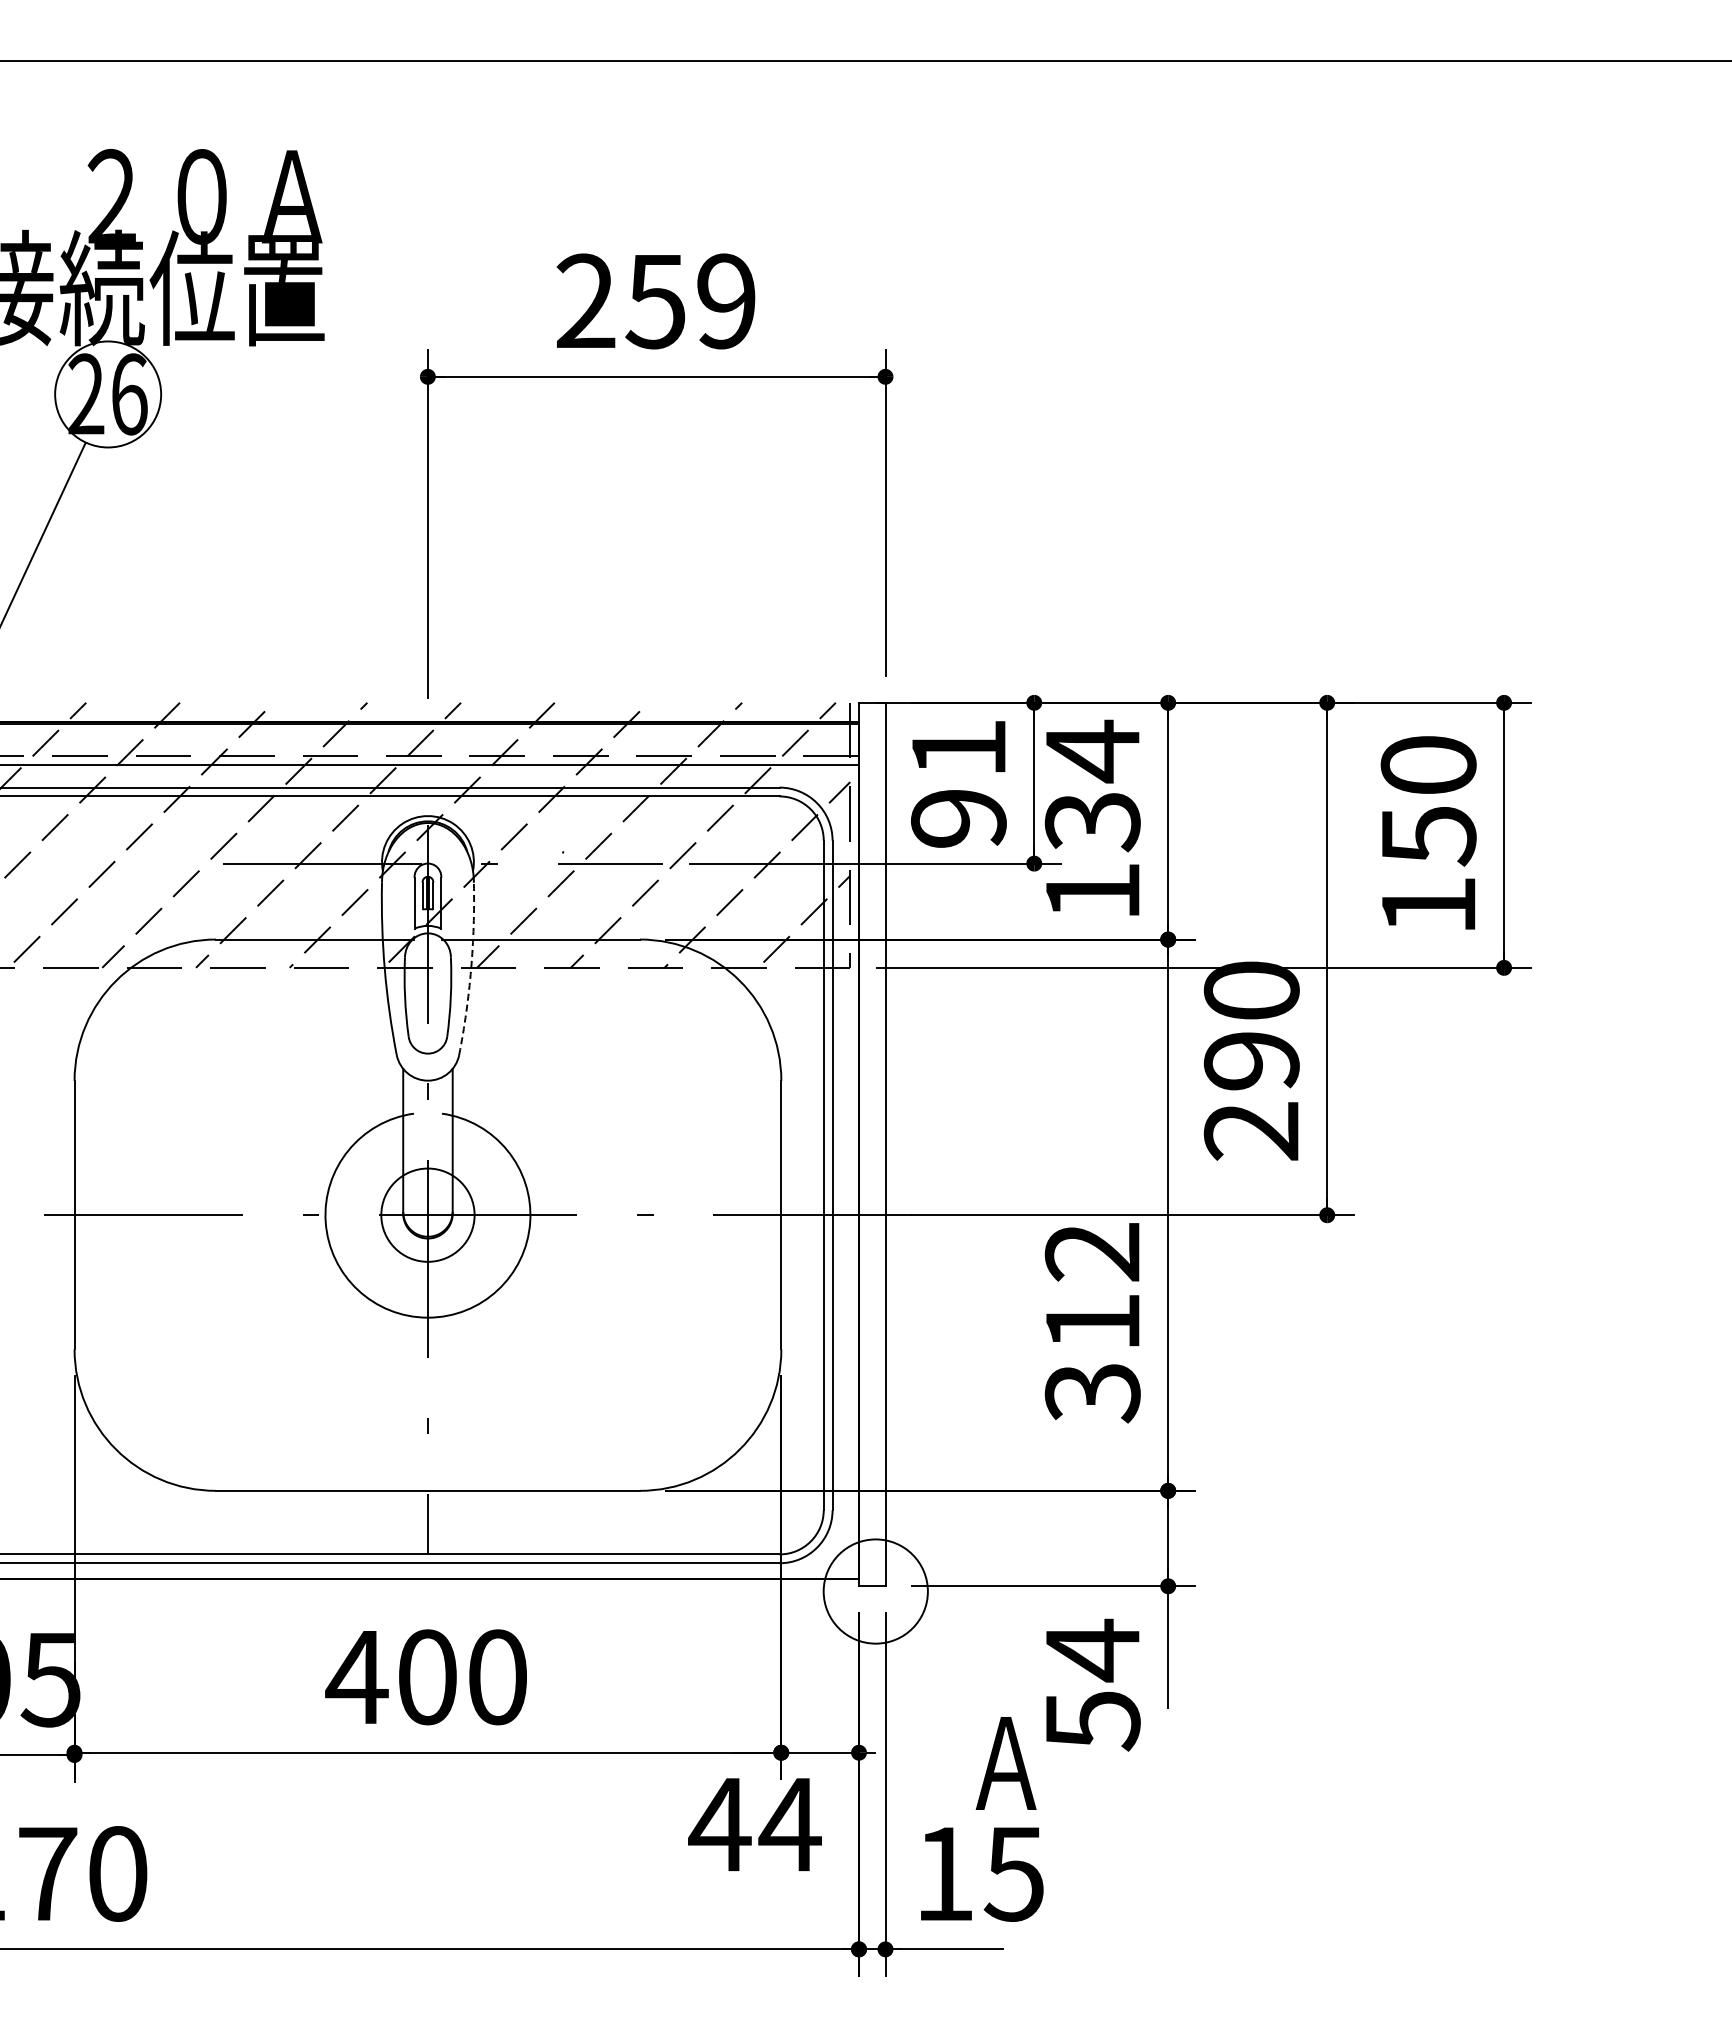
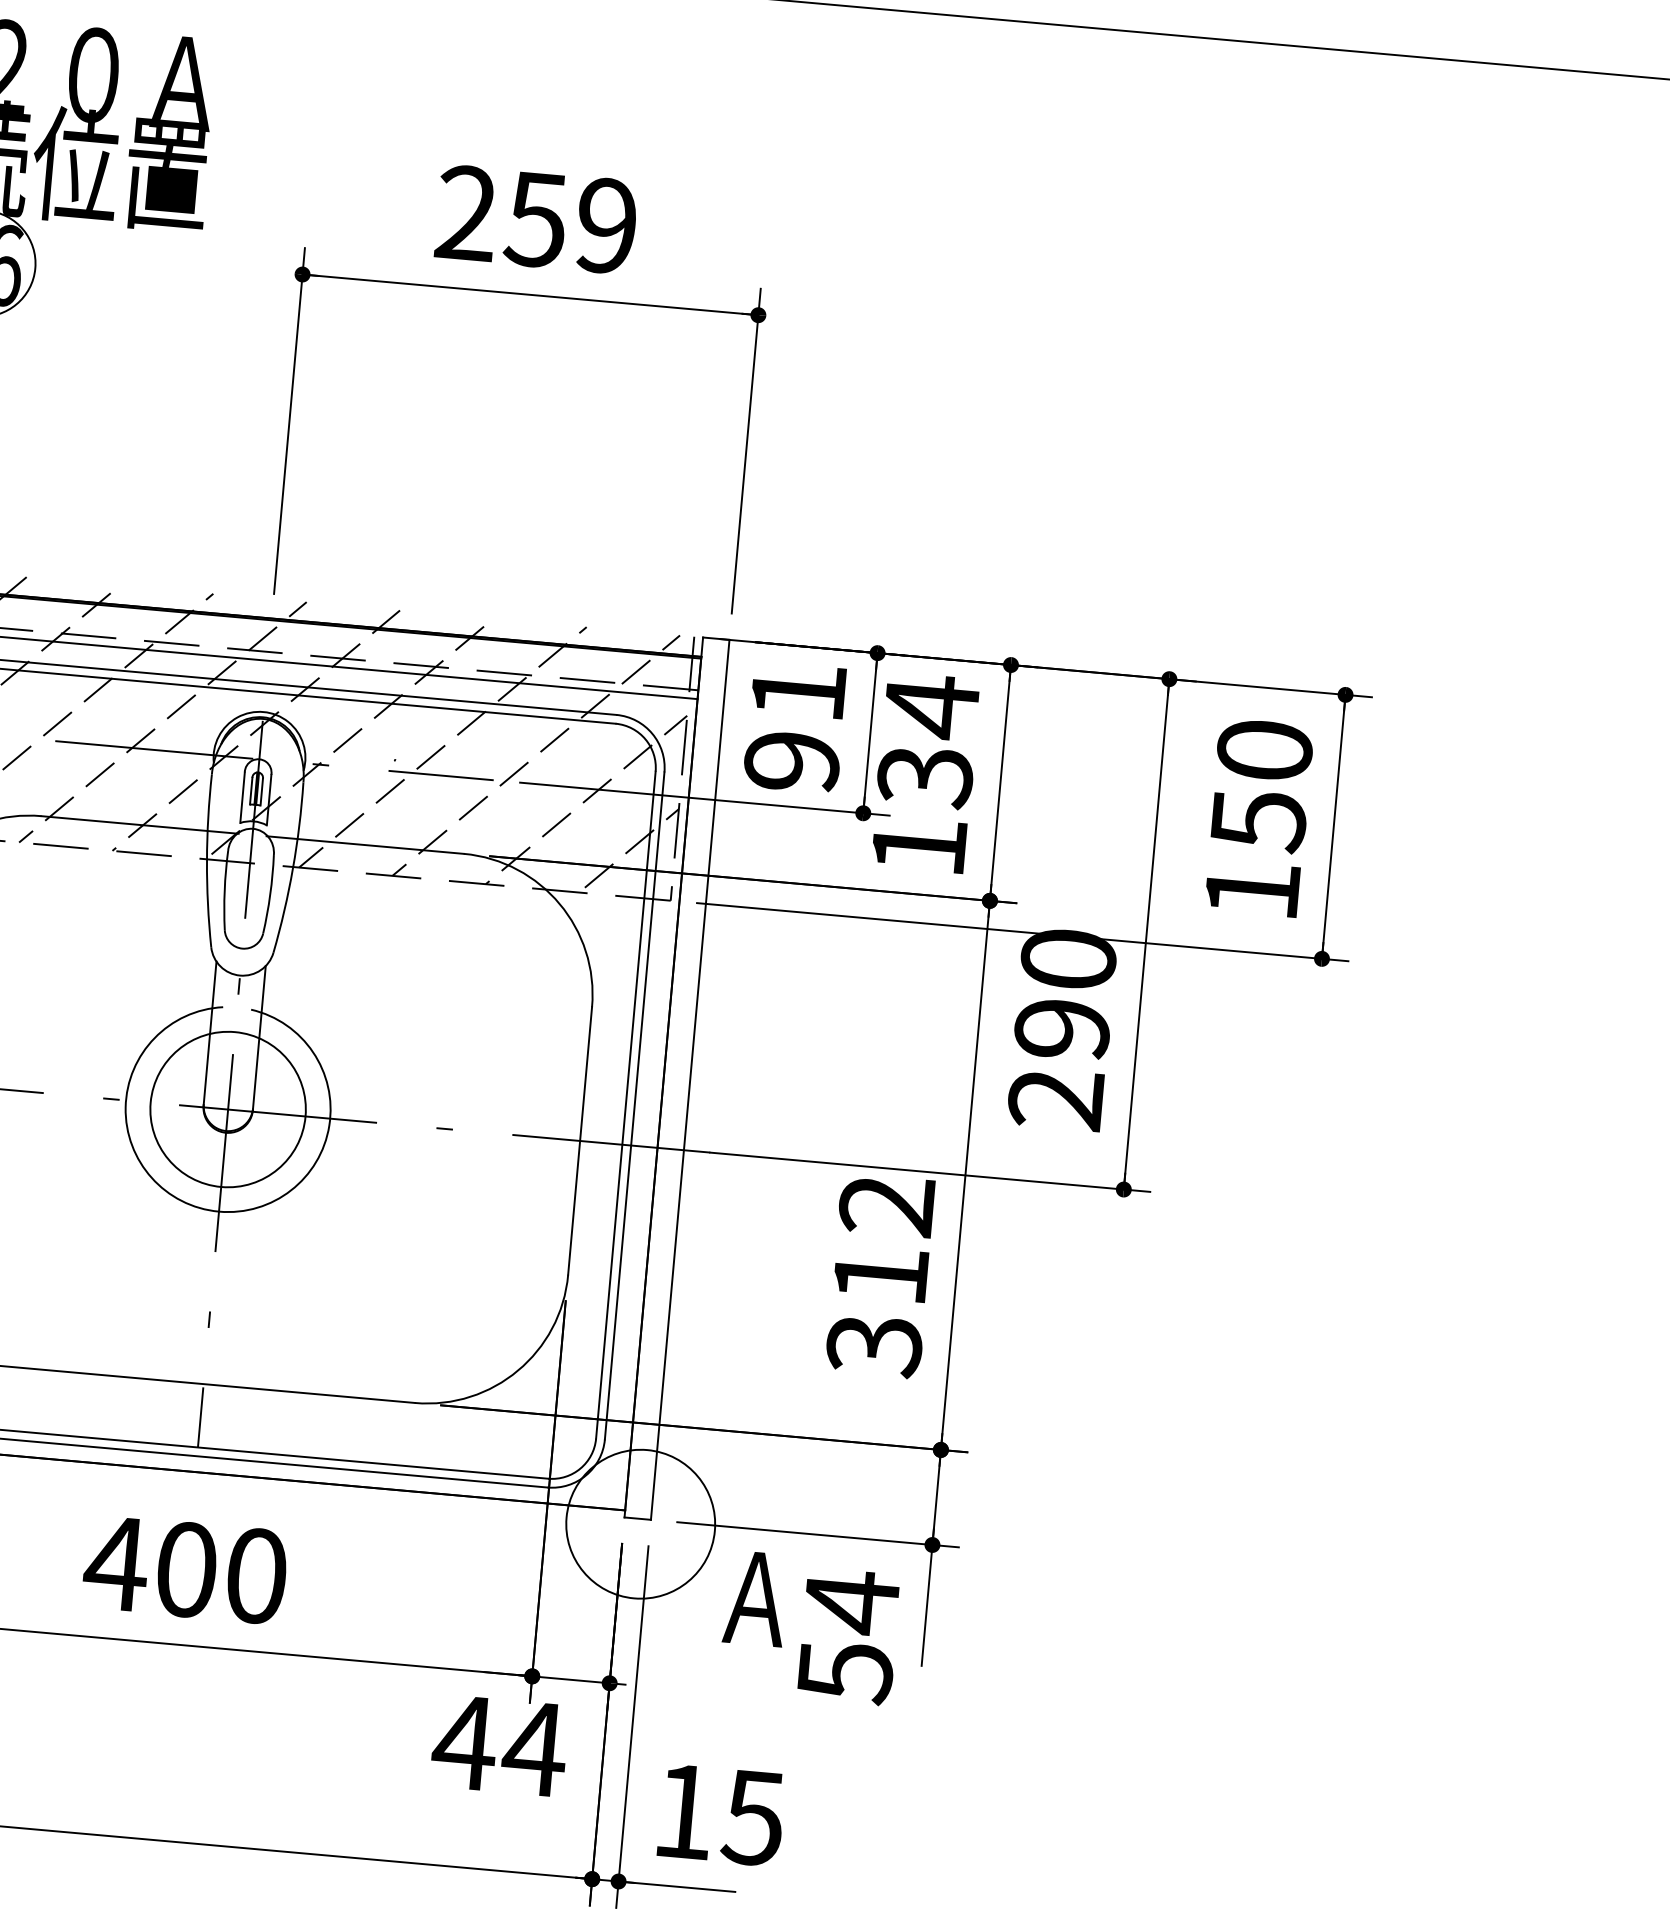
arc: (471, 969) -> (293, 868), dashed -> solid
circle: (427, 1214) -> (227, 1108), size x1.67
circle: (875, 1591) -> (640, 1524), size x1.43
text: (1005, 1763) -> (755, 1598), moved

